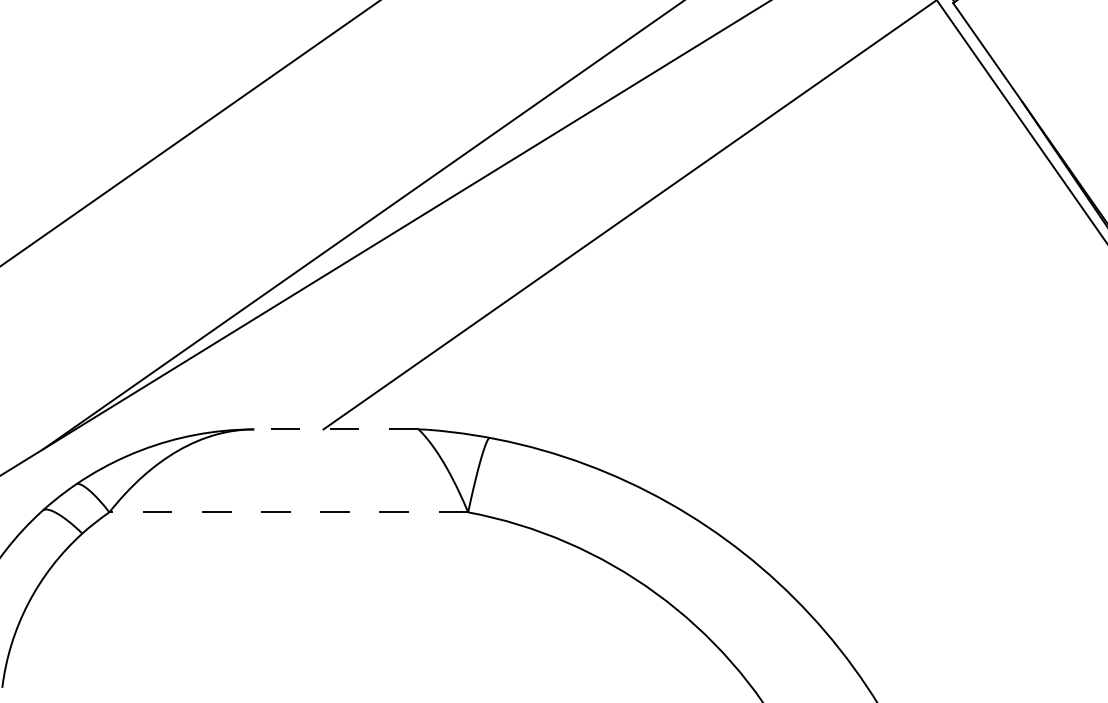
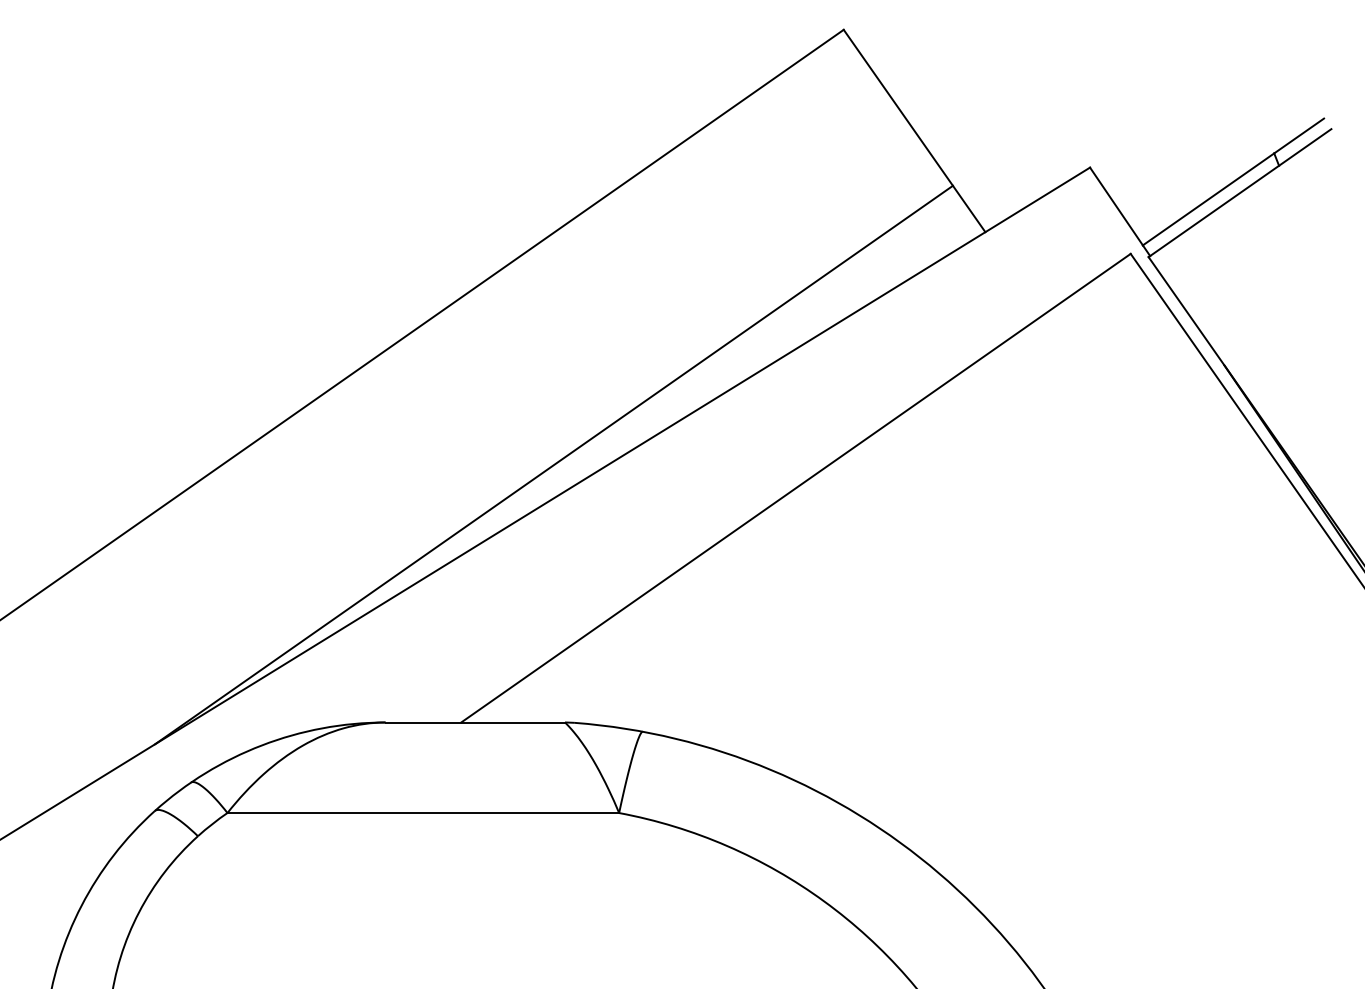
line: (336, 429) -> (475, 722), dashed -> solid
line: (288, 512) -> (423, 813), dashed -> solid

